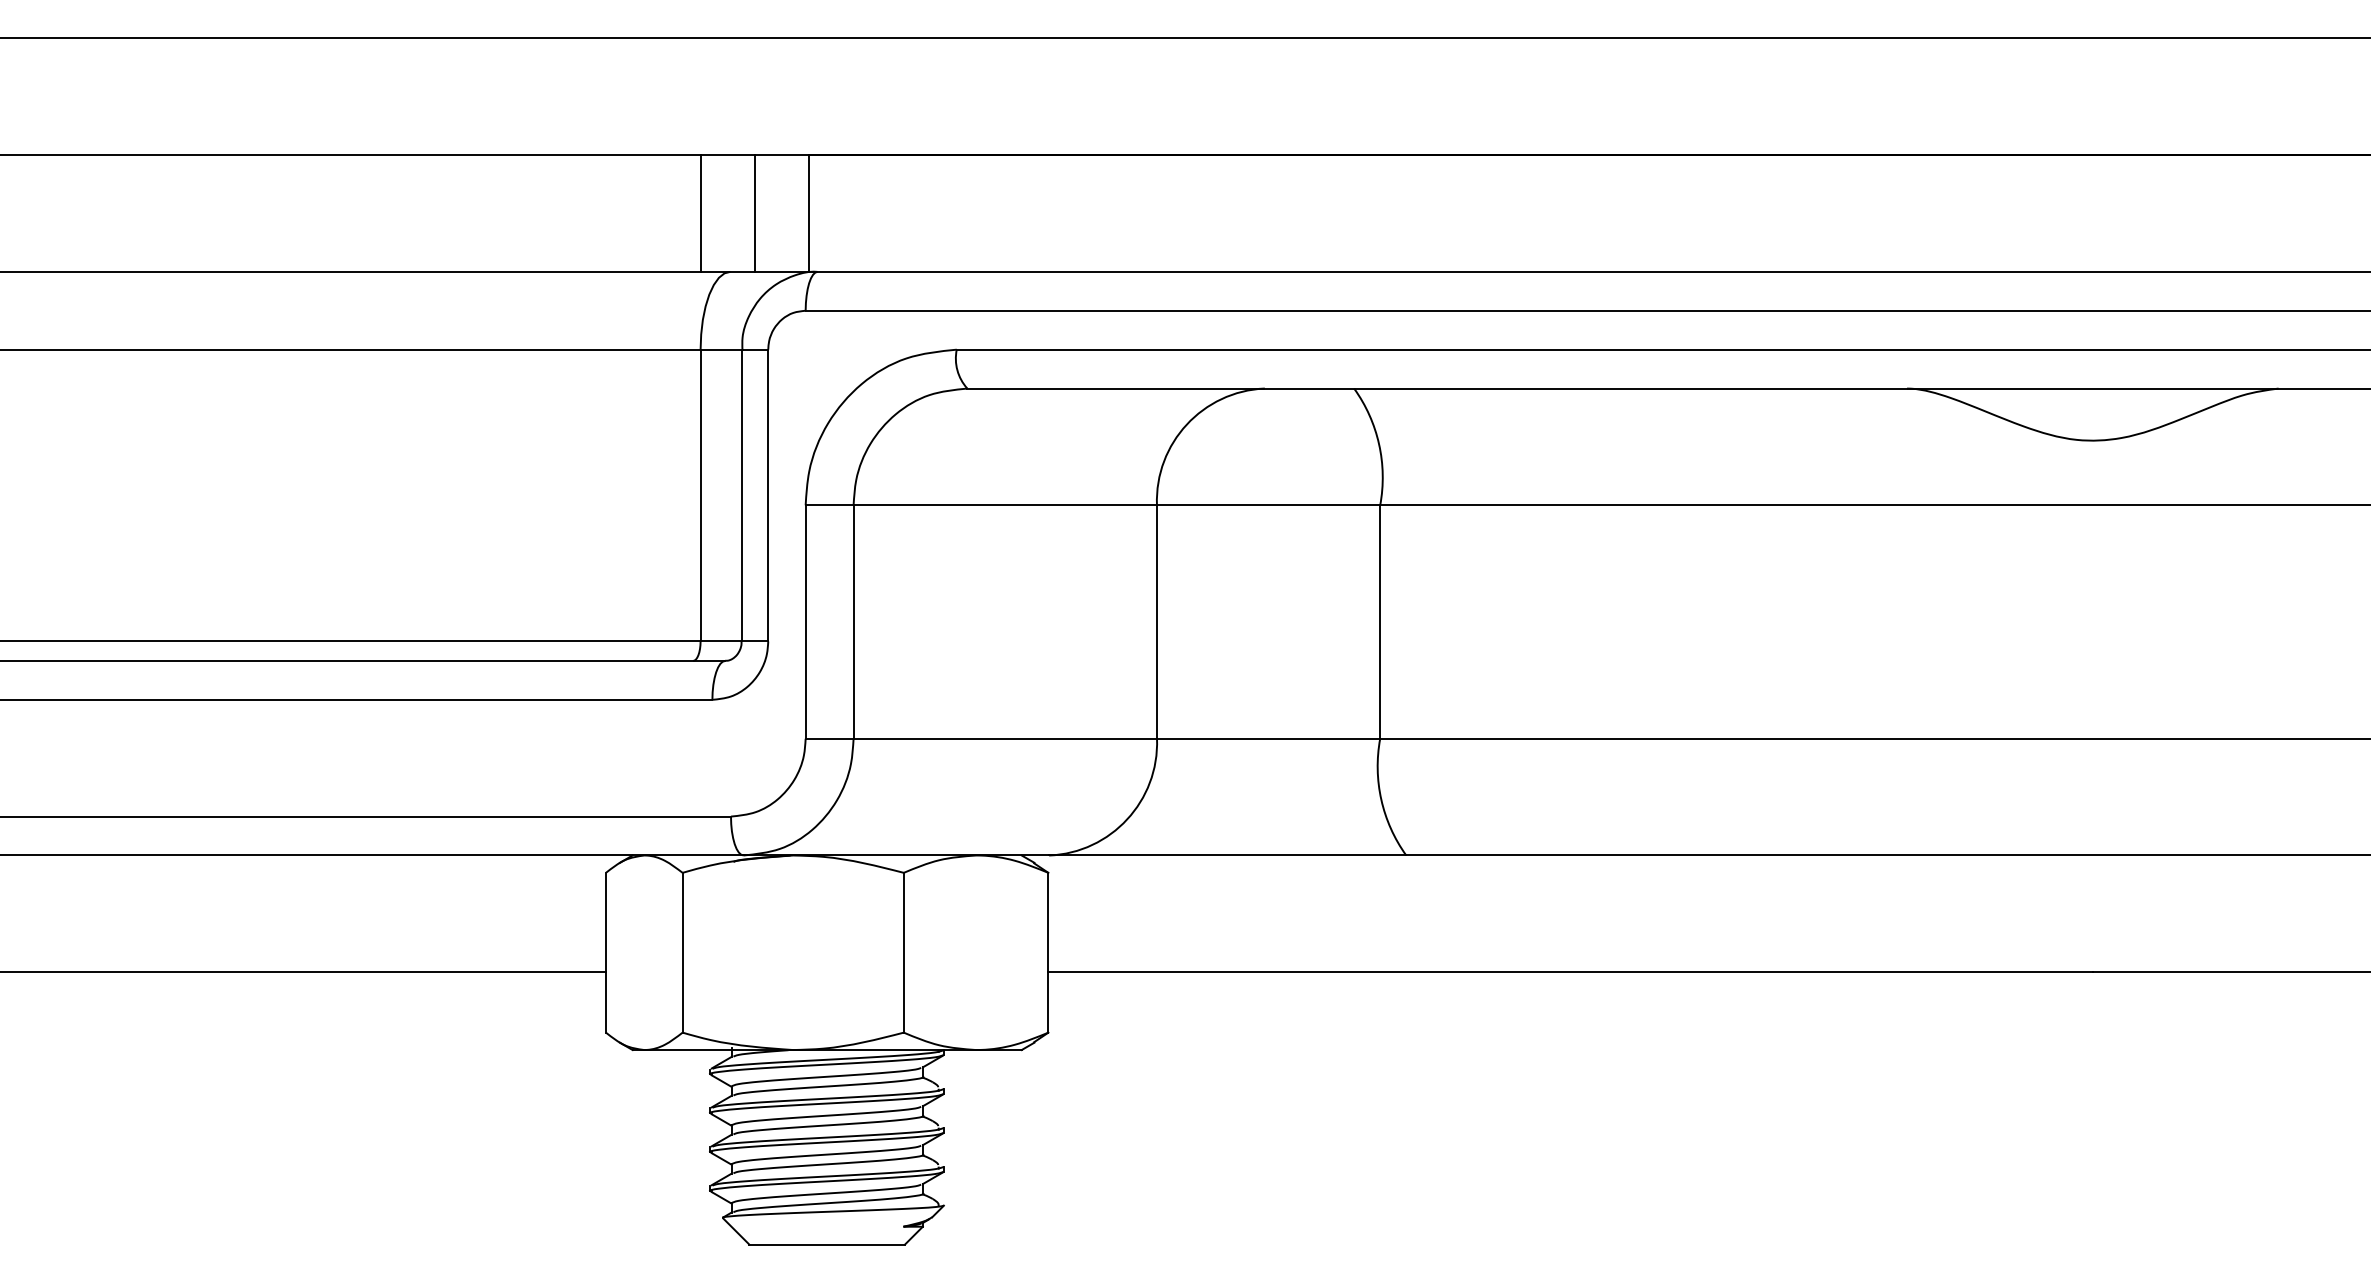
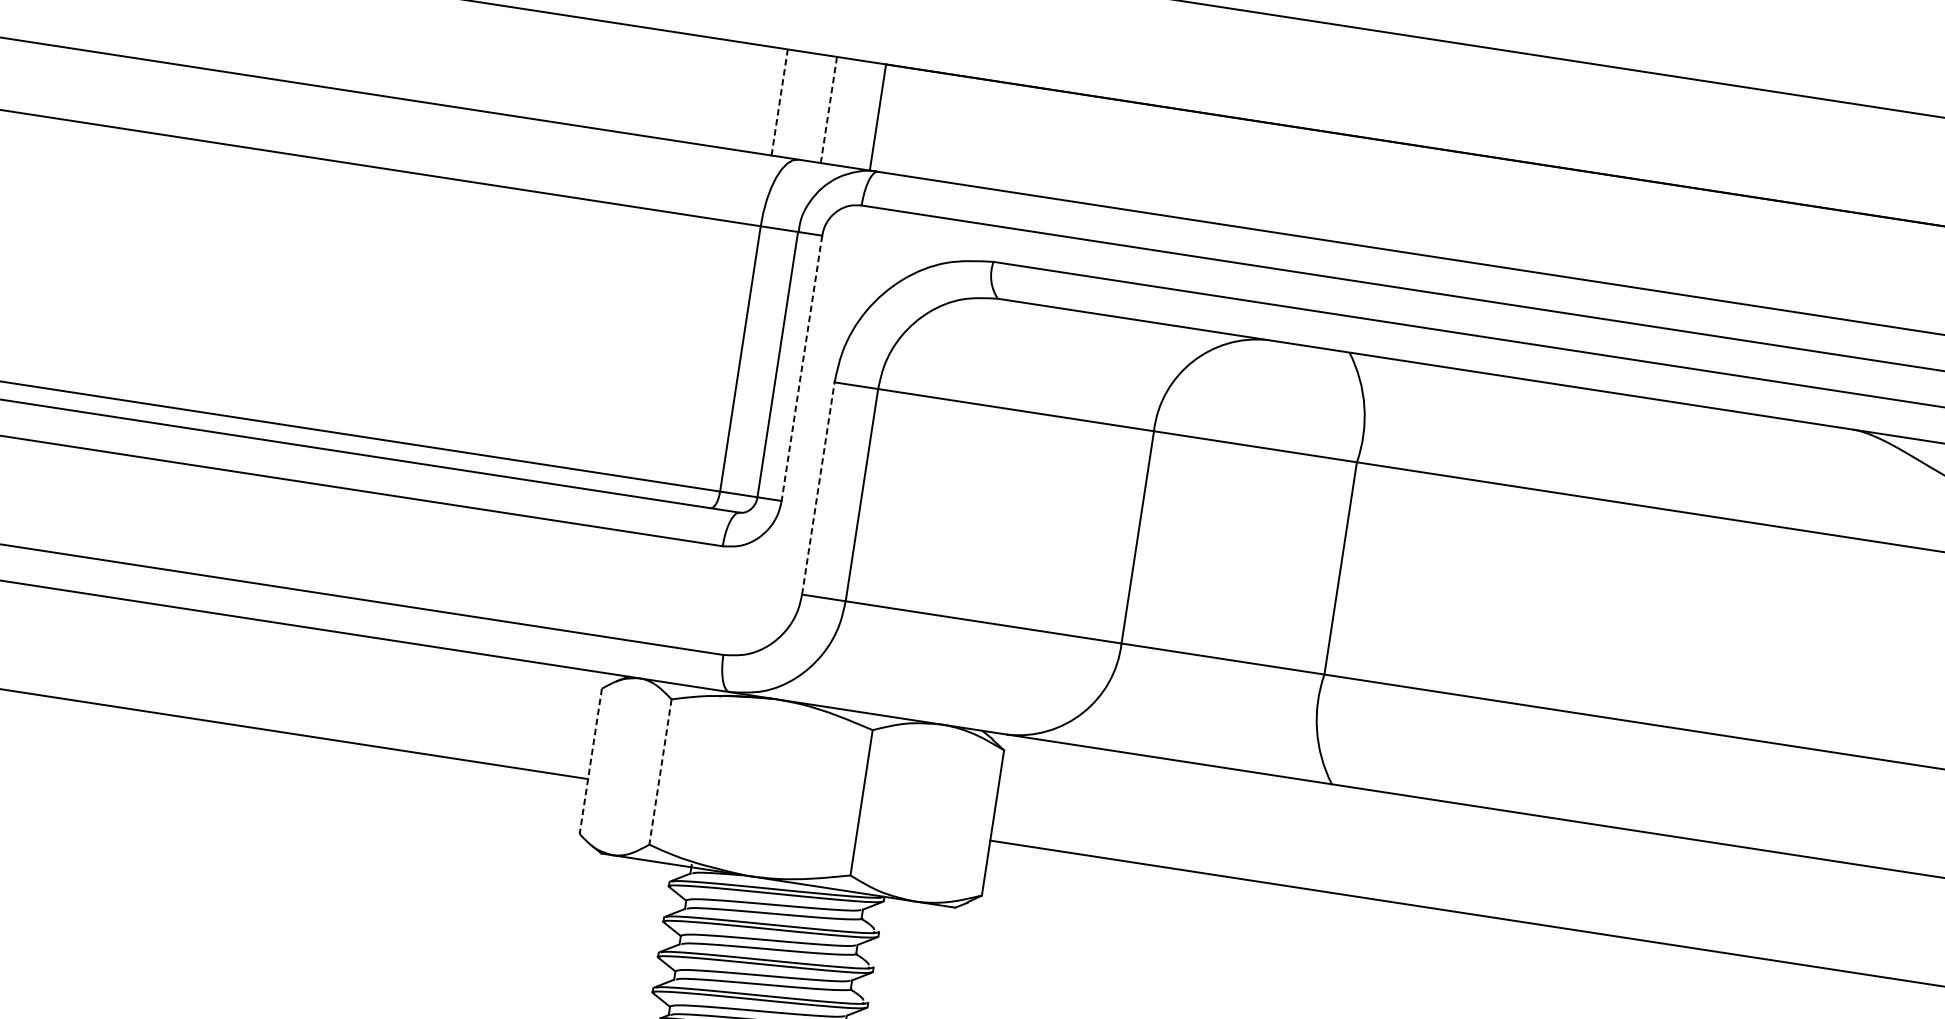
line: (700, 212) -> (779, 101), solid -> dashed
line: (754, 213) -> (828, 109), solid -> dashed
line: (768, 495) -> (802, 368), solid -> dashed
line: (805, 622) -> (818, 488), solid -> dashed
line: (605, 952) -> (590, 761), solid -> dashed
line: (682, 952) -> (660, 771), solid -> dashed

